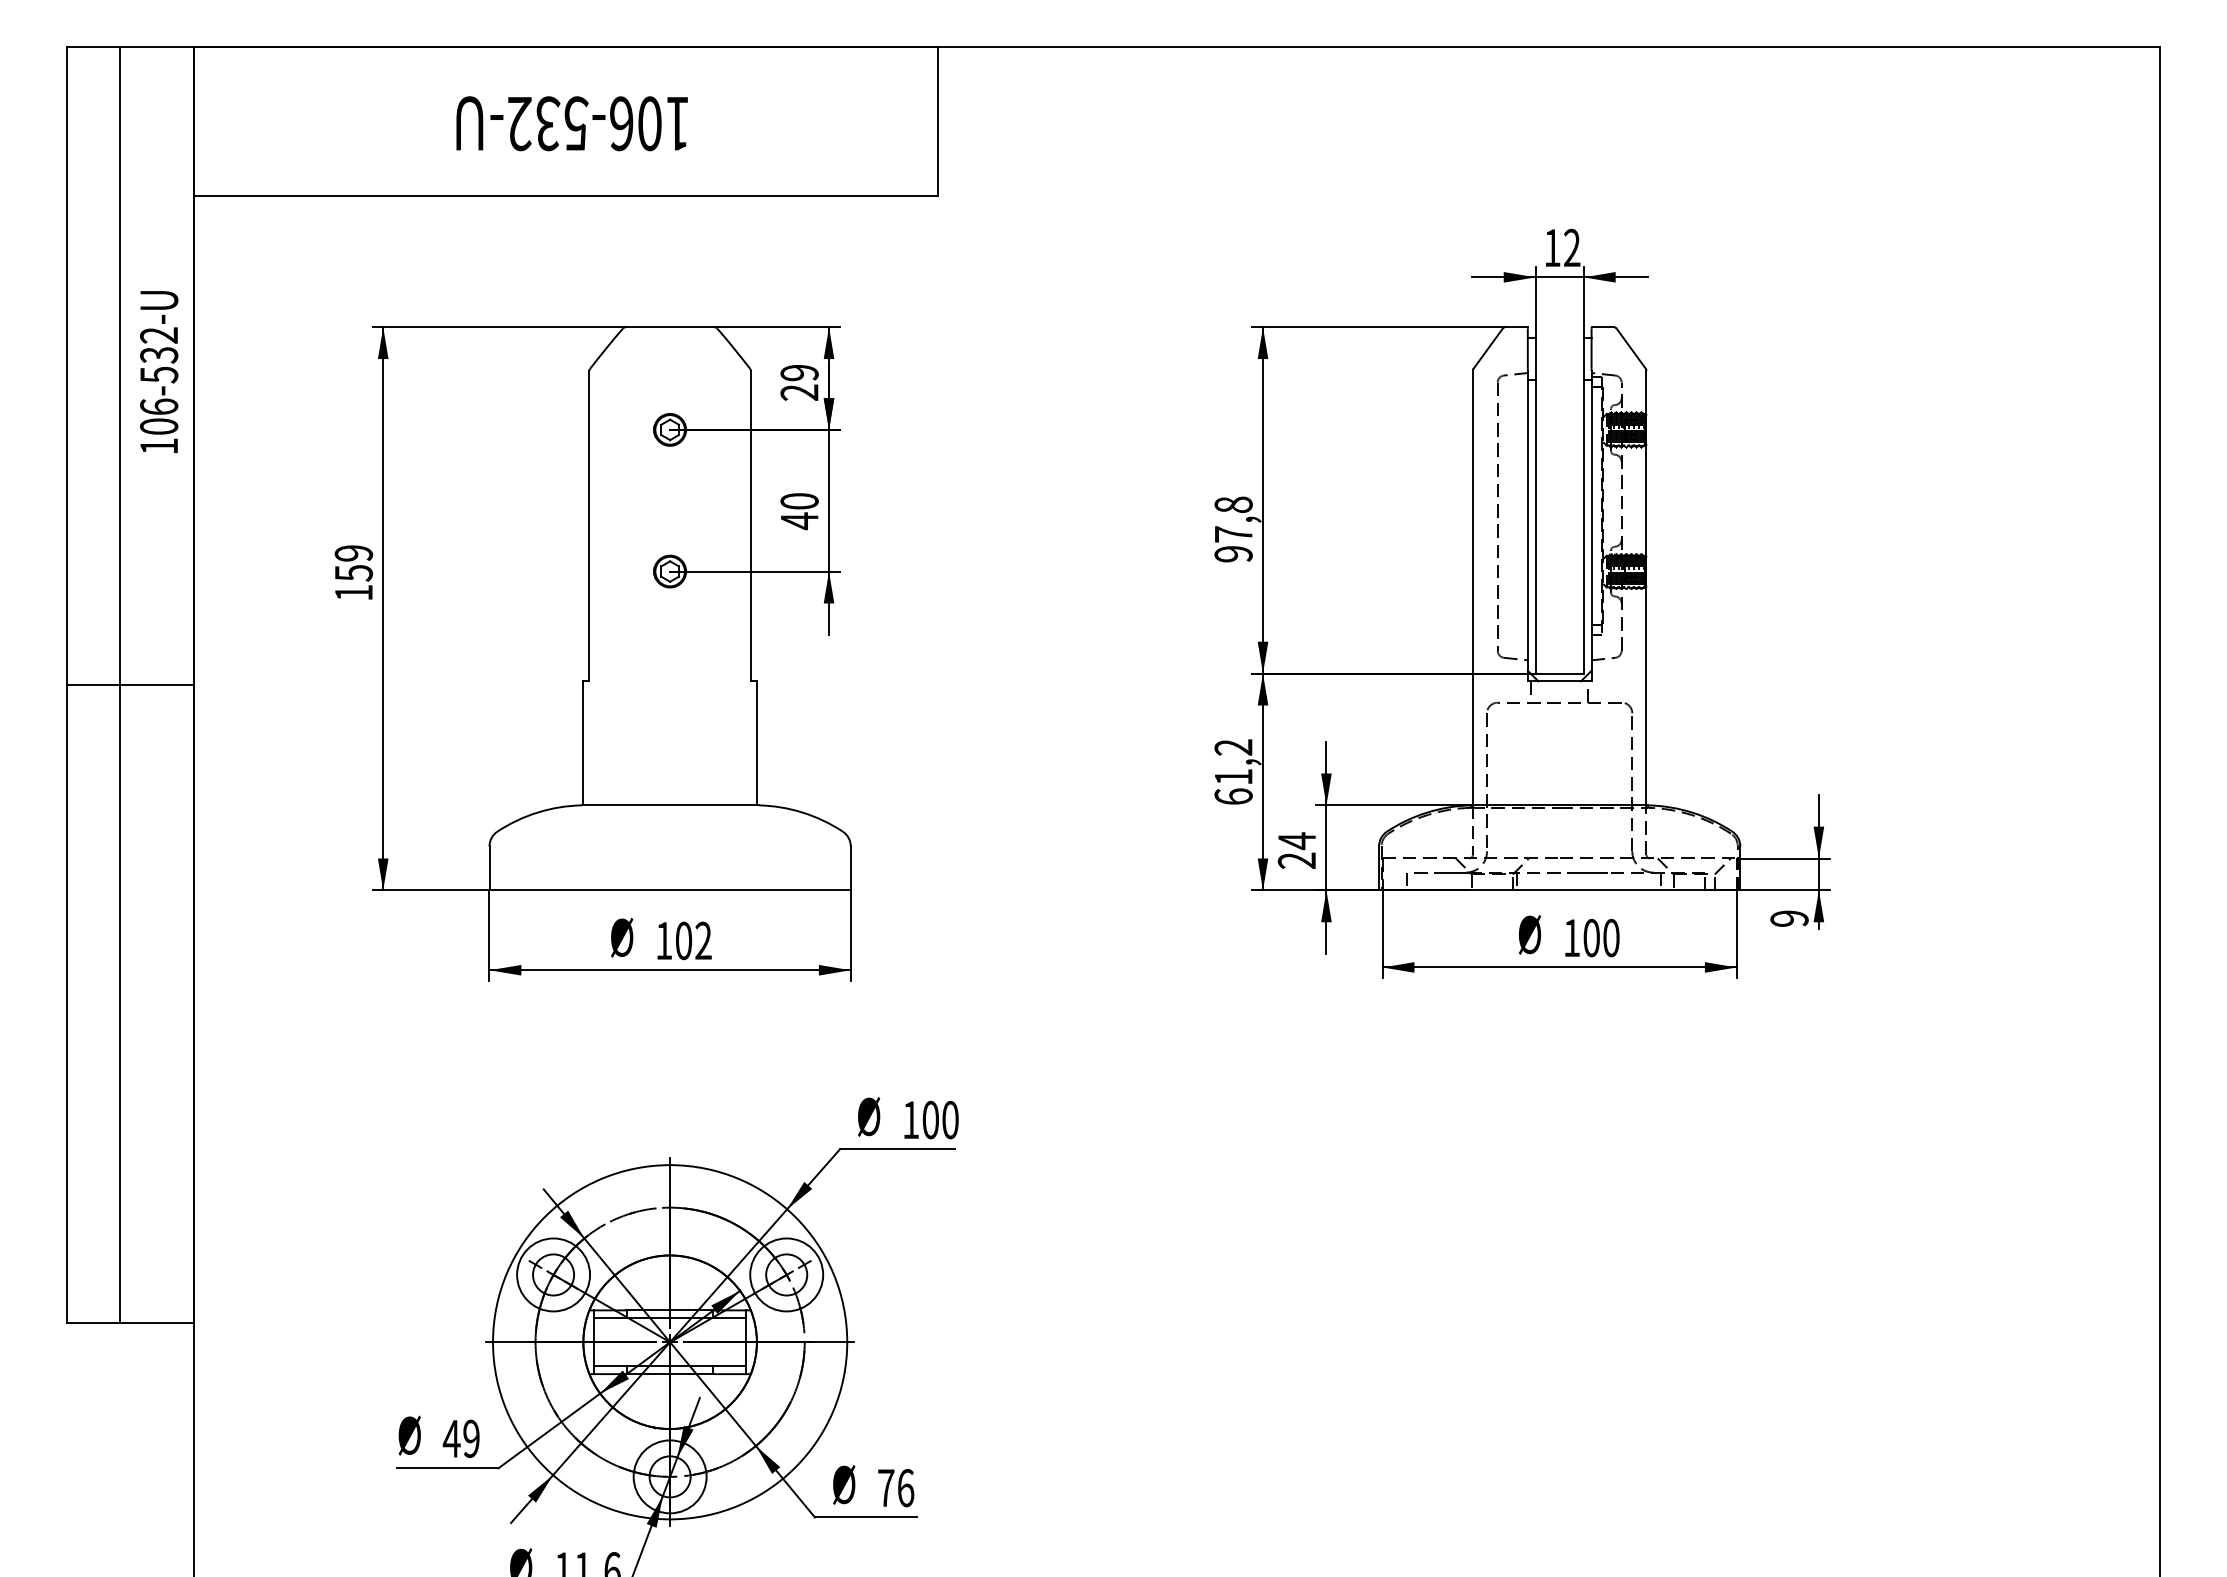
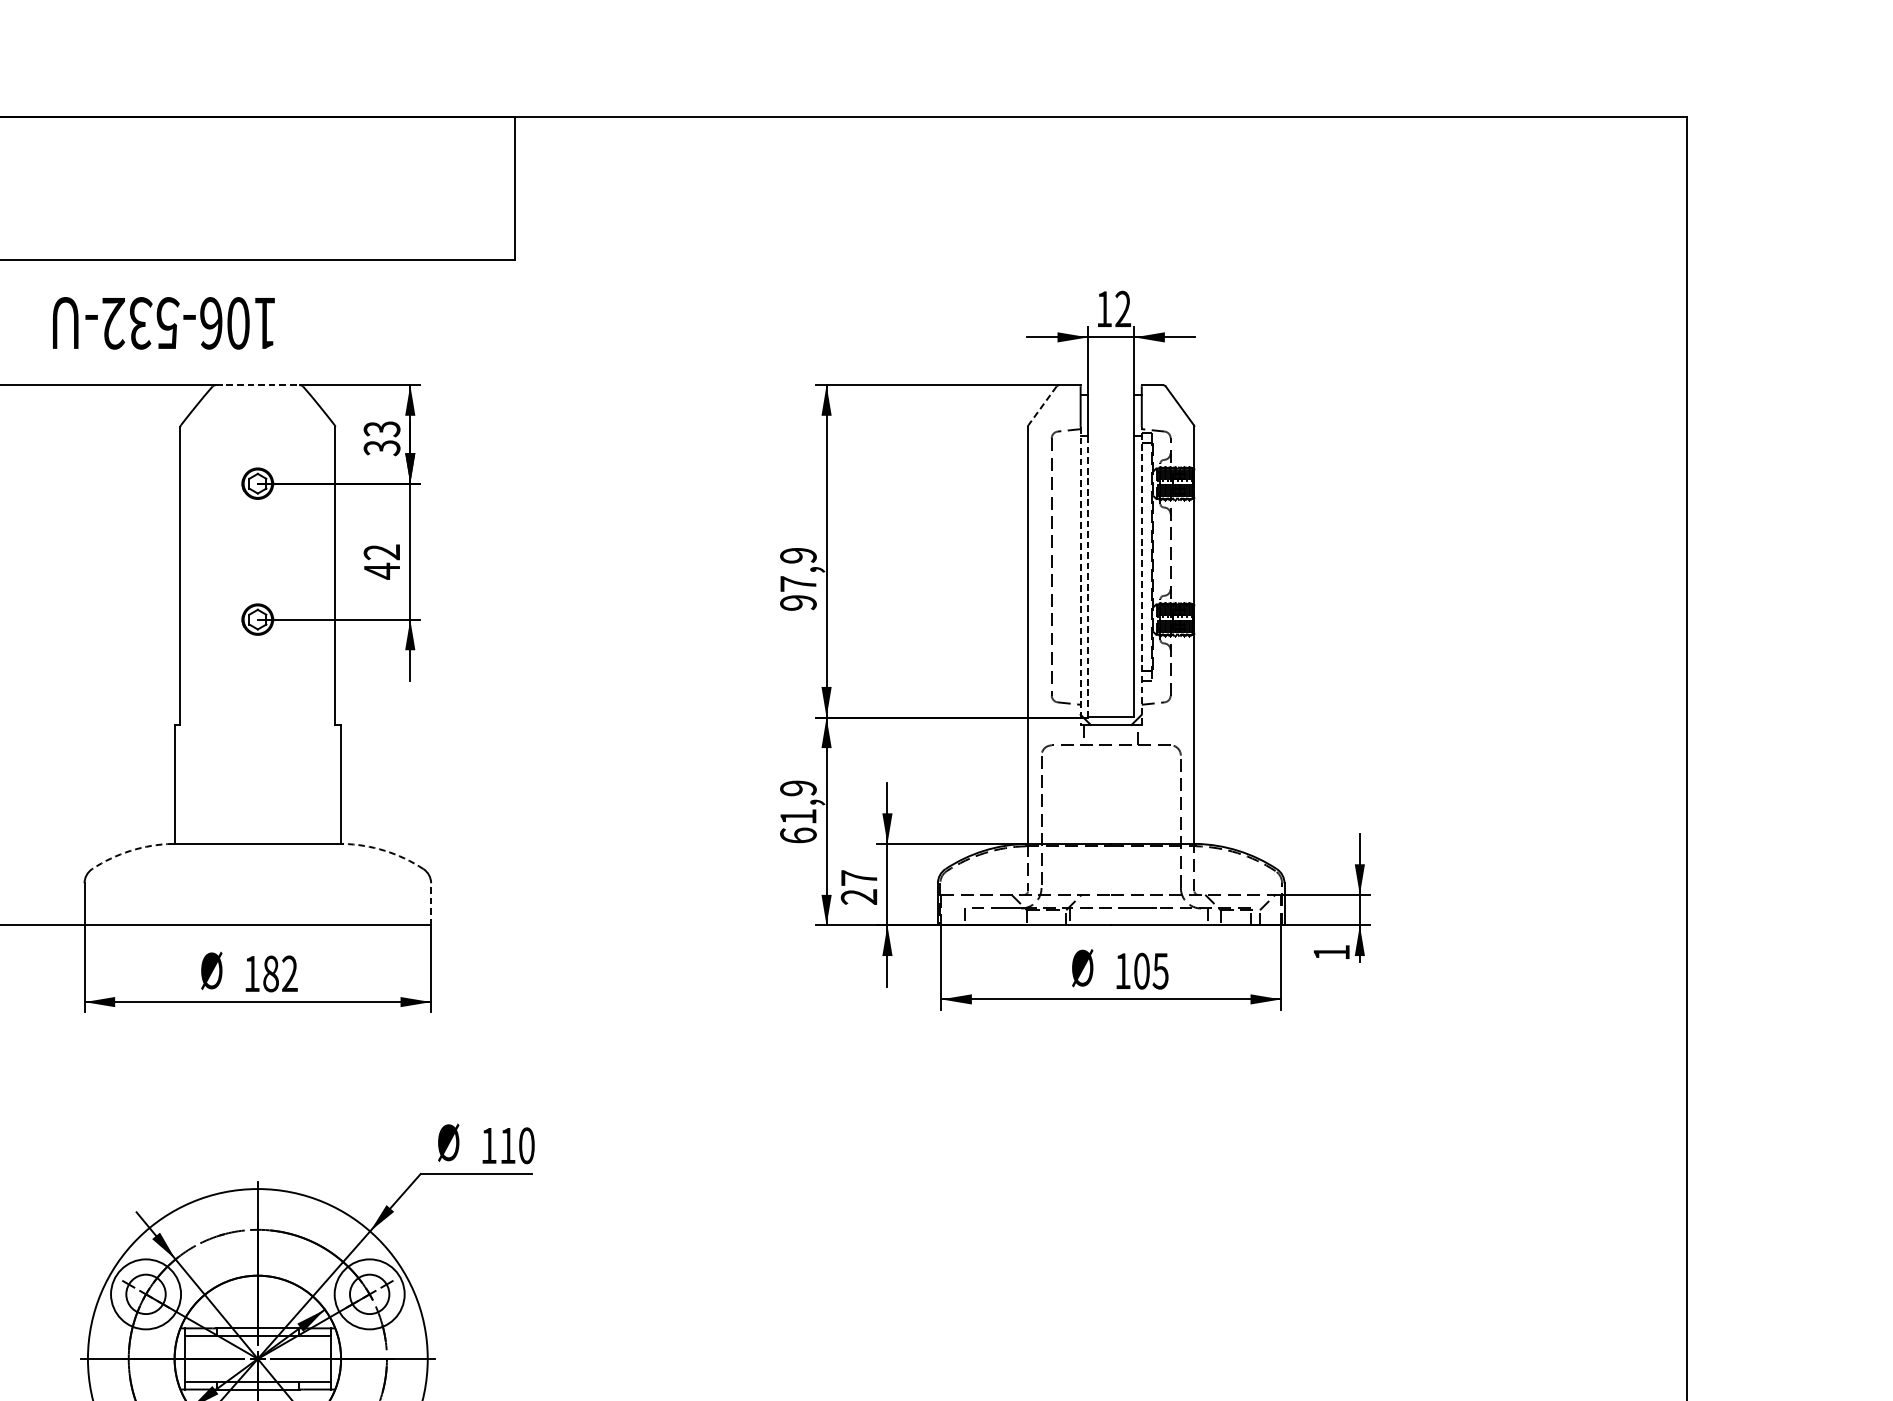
text: (571, 123) -> (163, 323), moved
line: (670, 327) -> (258, 385), solid -> dashed
line: (1488, 348) -> (1042, 405), solid -> dashed
text: (799, 383) -> (381, 439), 29 -> 33
text: (799, 501) -> (381, 552), 40 -> 42
text: (1233, 504) -> (798, 555), 97,8 -> 97,9
line: (1591, 525) -> (1141, 575), solid -> dashed
line: (1527, 526) -> (1080, 576), solid -> dashed
line: (1535, 526) -> (1087, 576), solid -> dashed
text: (1233, 747) -> (798, 788), 61,2 -> 61,9
arc: (537, 812) -> (130, 850), solid -> dashed
arc: (802, 812) -> (384, 850), solid -> dashed
text: (1296, 841) -> (858, 878), 24 -> 27
line: (850, 868) -> (430, 904), solid -> dashed
text: (1789, 918) -> (1331, 952), 9 -> 1
text: (1610, 937) -> (1159, 970), 100 -> 105
text: (683, 940) -> (270, 973), 102 -> 182
text: (930, 1119) -> (507, 1145), 100 -> 110

